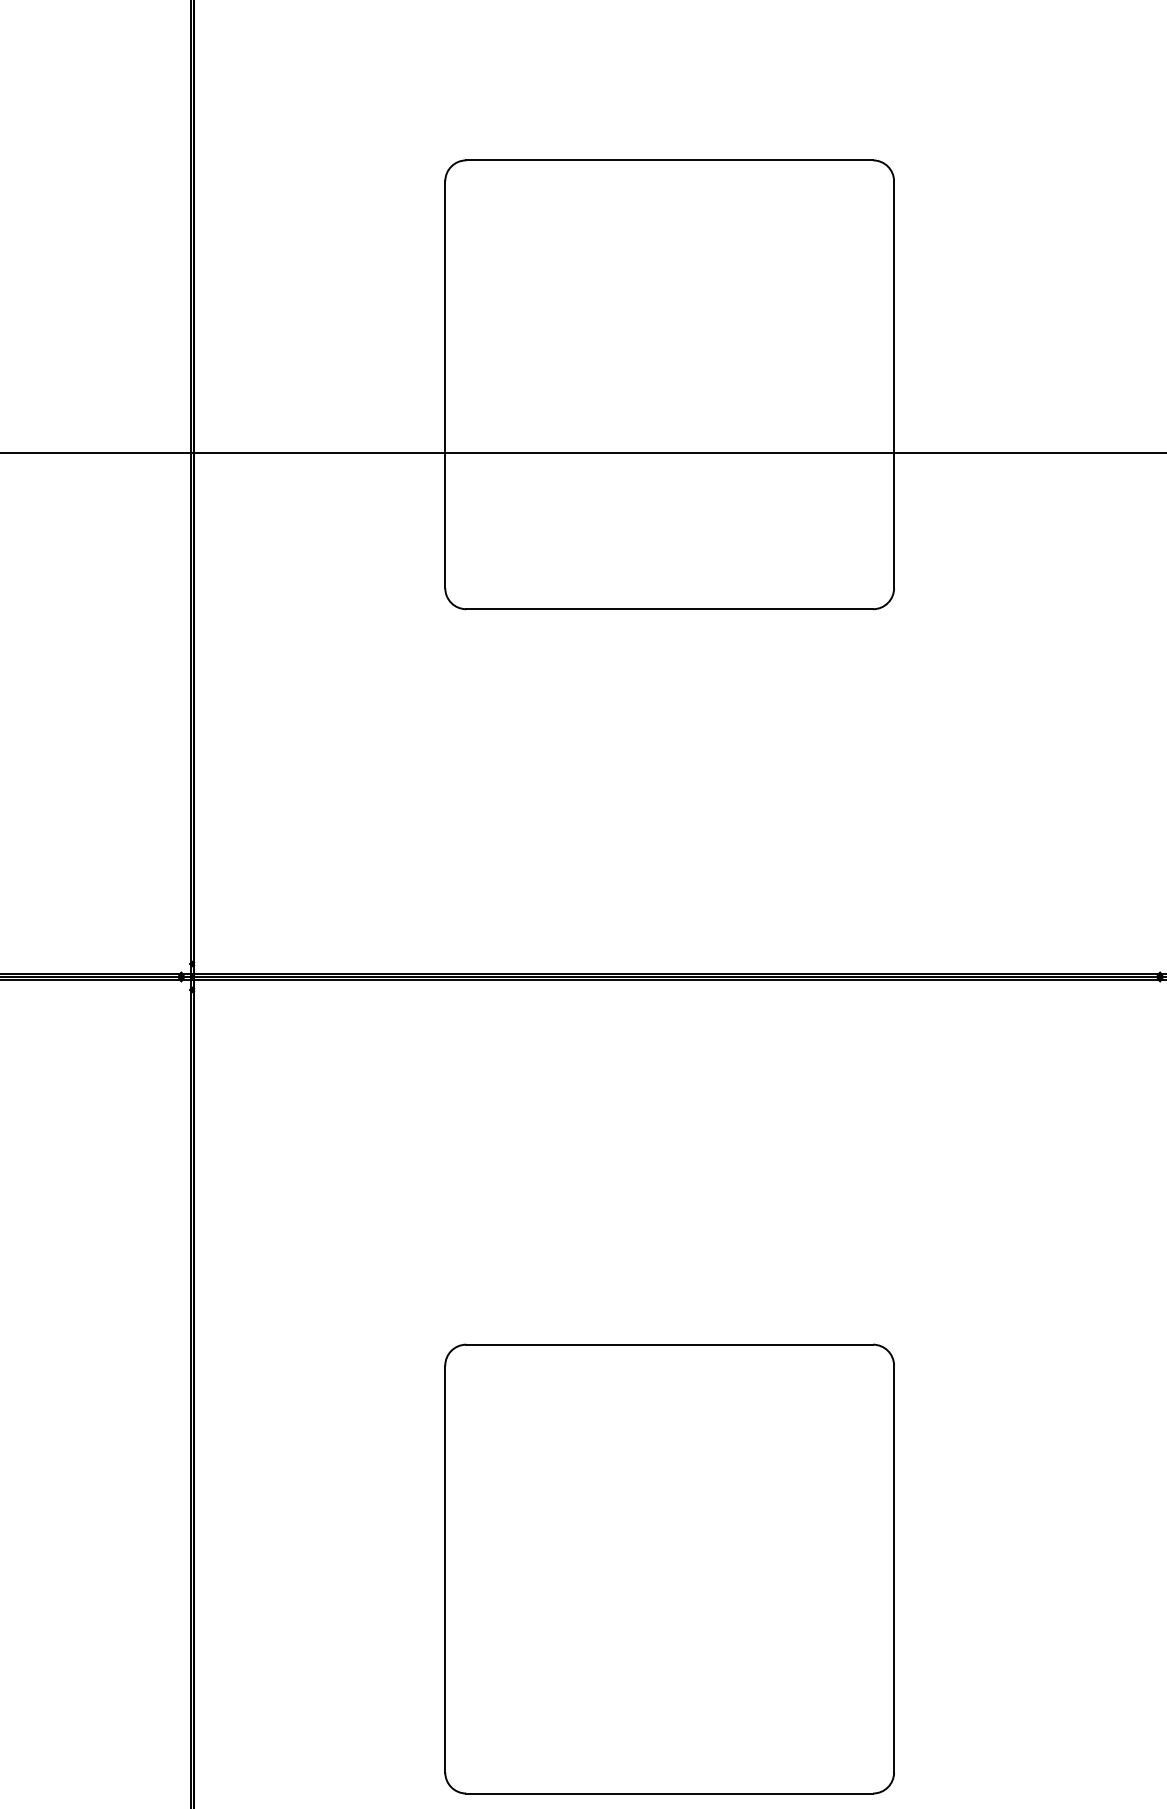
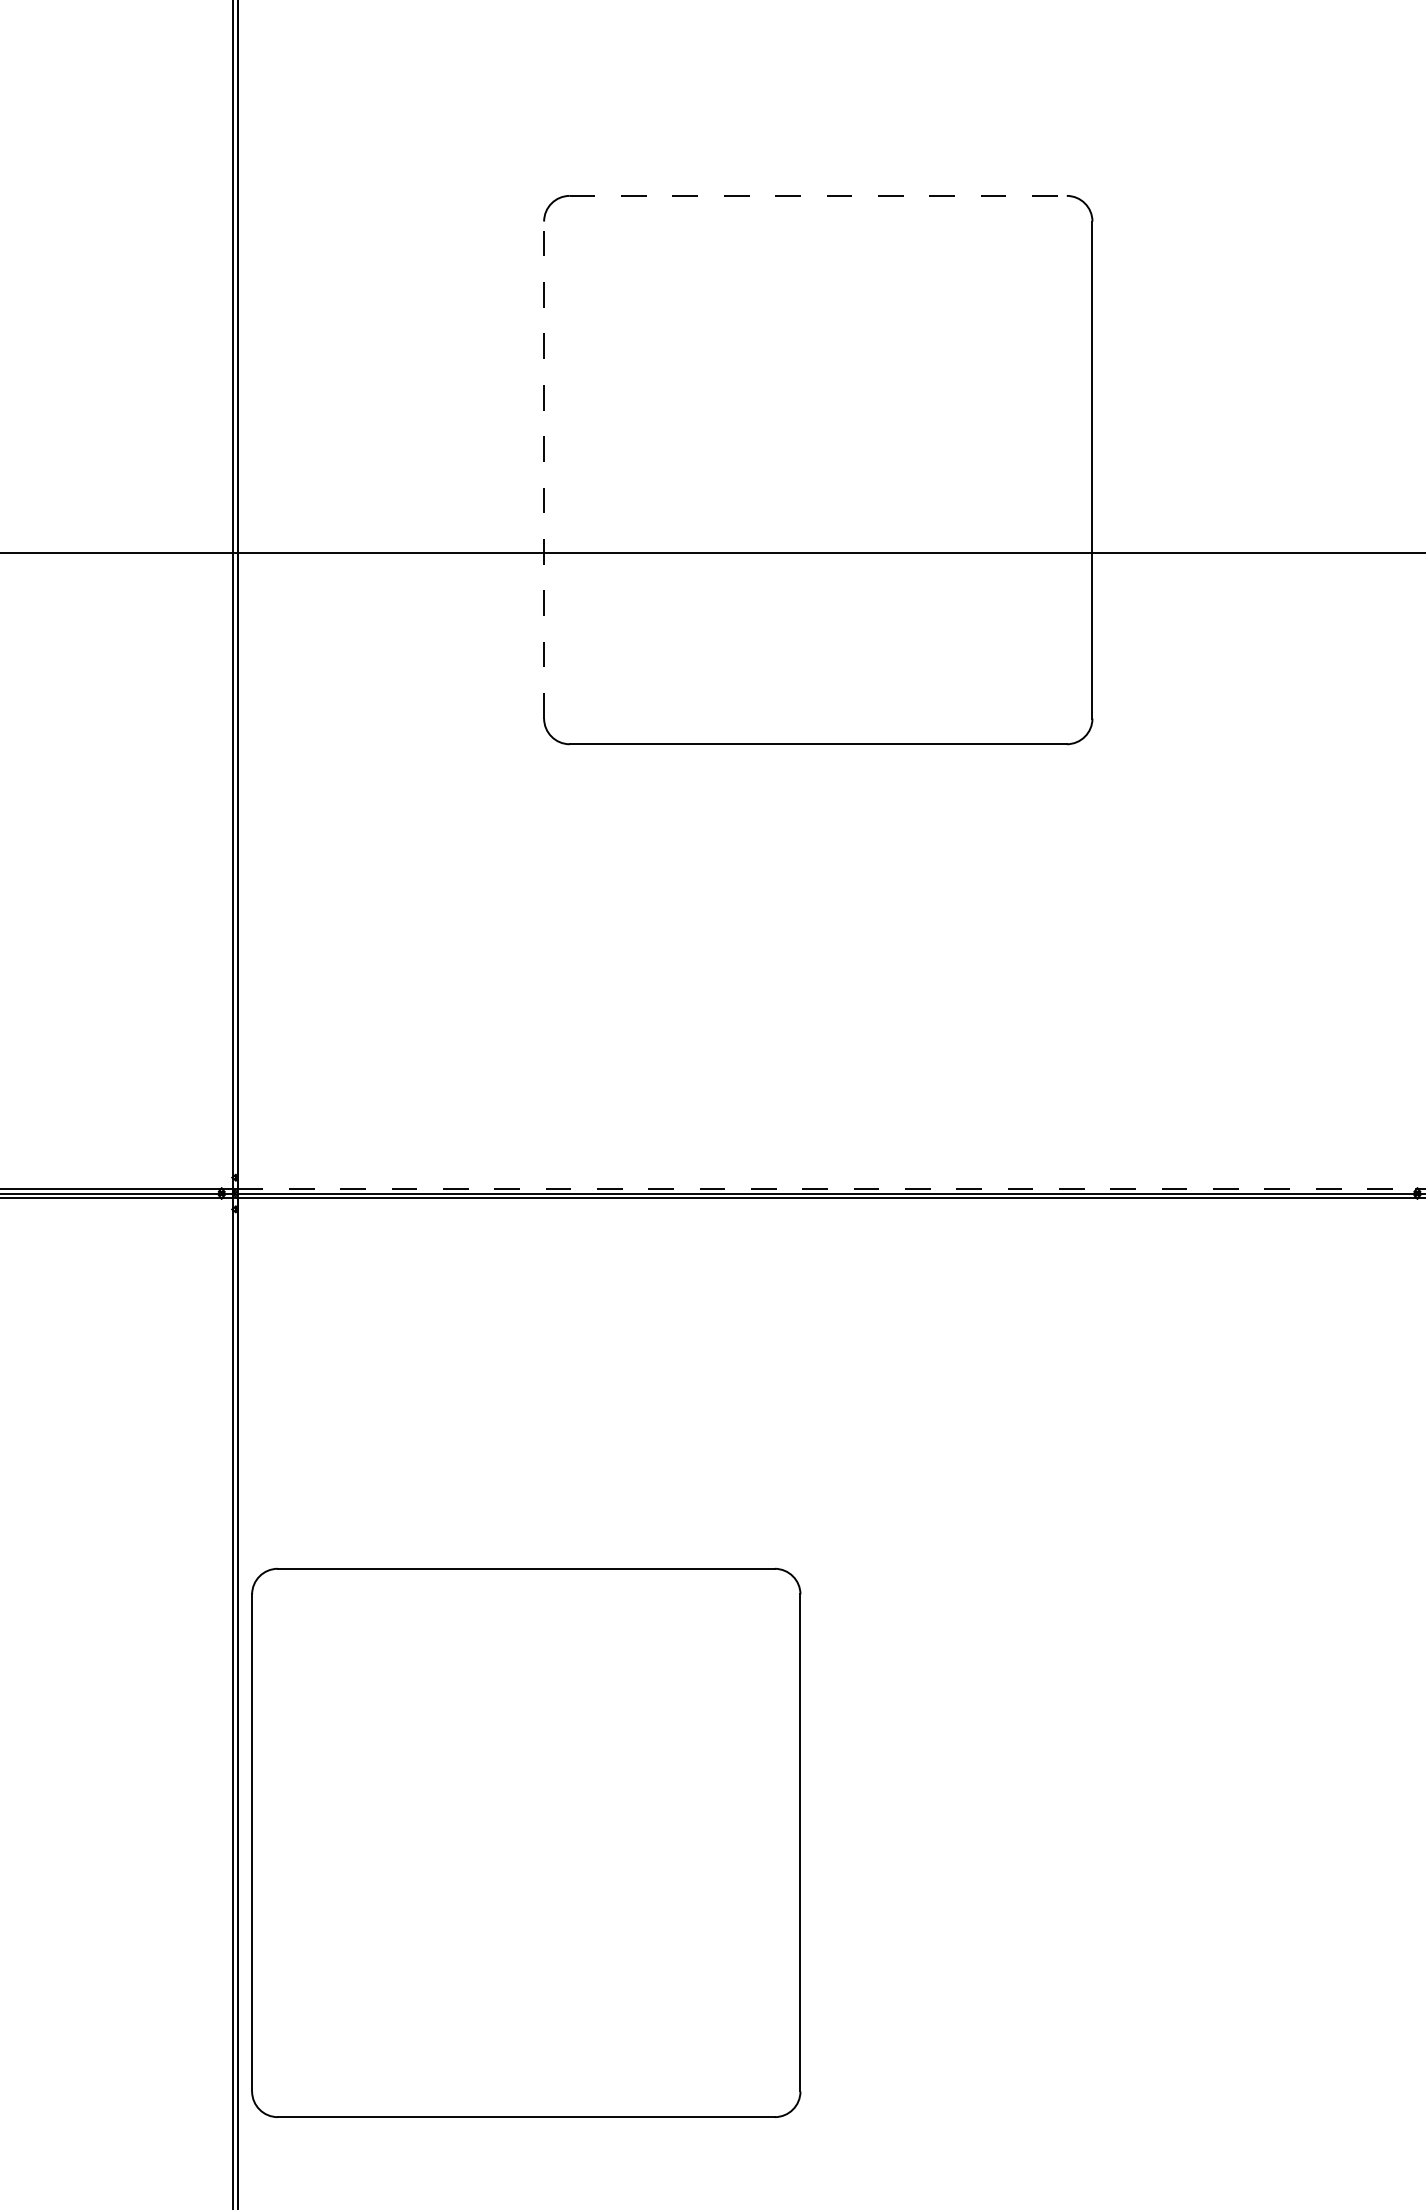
line: (669, 160) -> (818, 195), solid -> dashed
line: (445, 385) -> (544, 470), solid -> dashed
line: (677, 973) -> (827, 1189), solid -> dashed
part: (669, 1568) -> (526, 1842), moved

